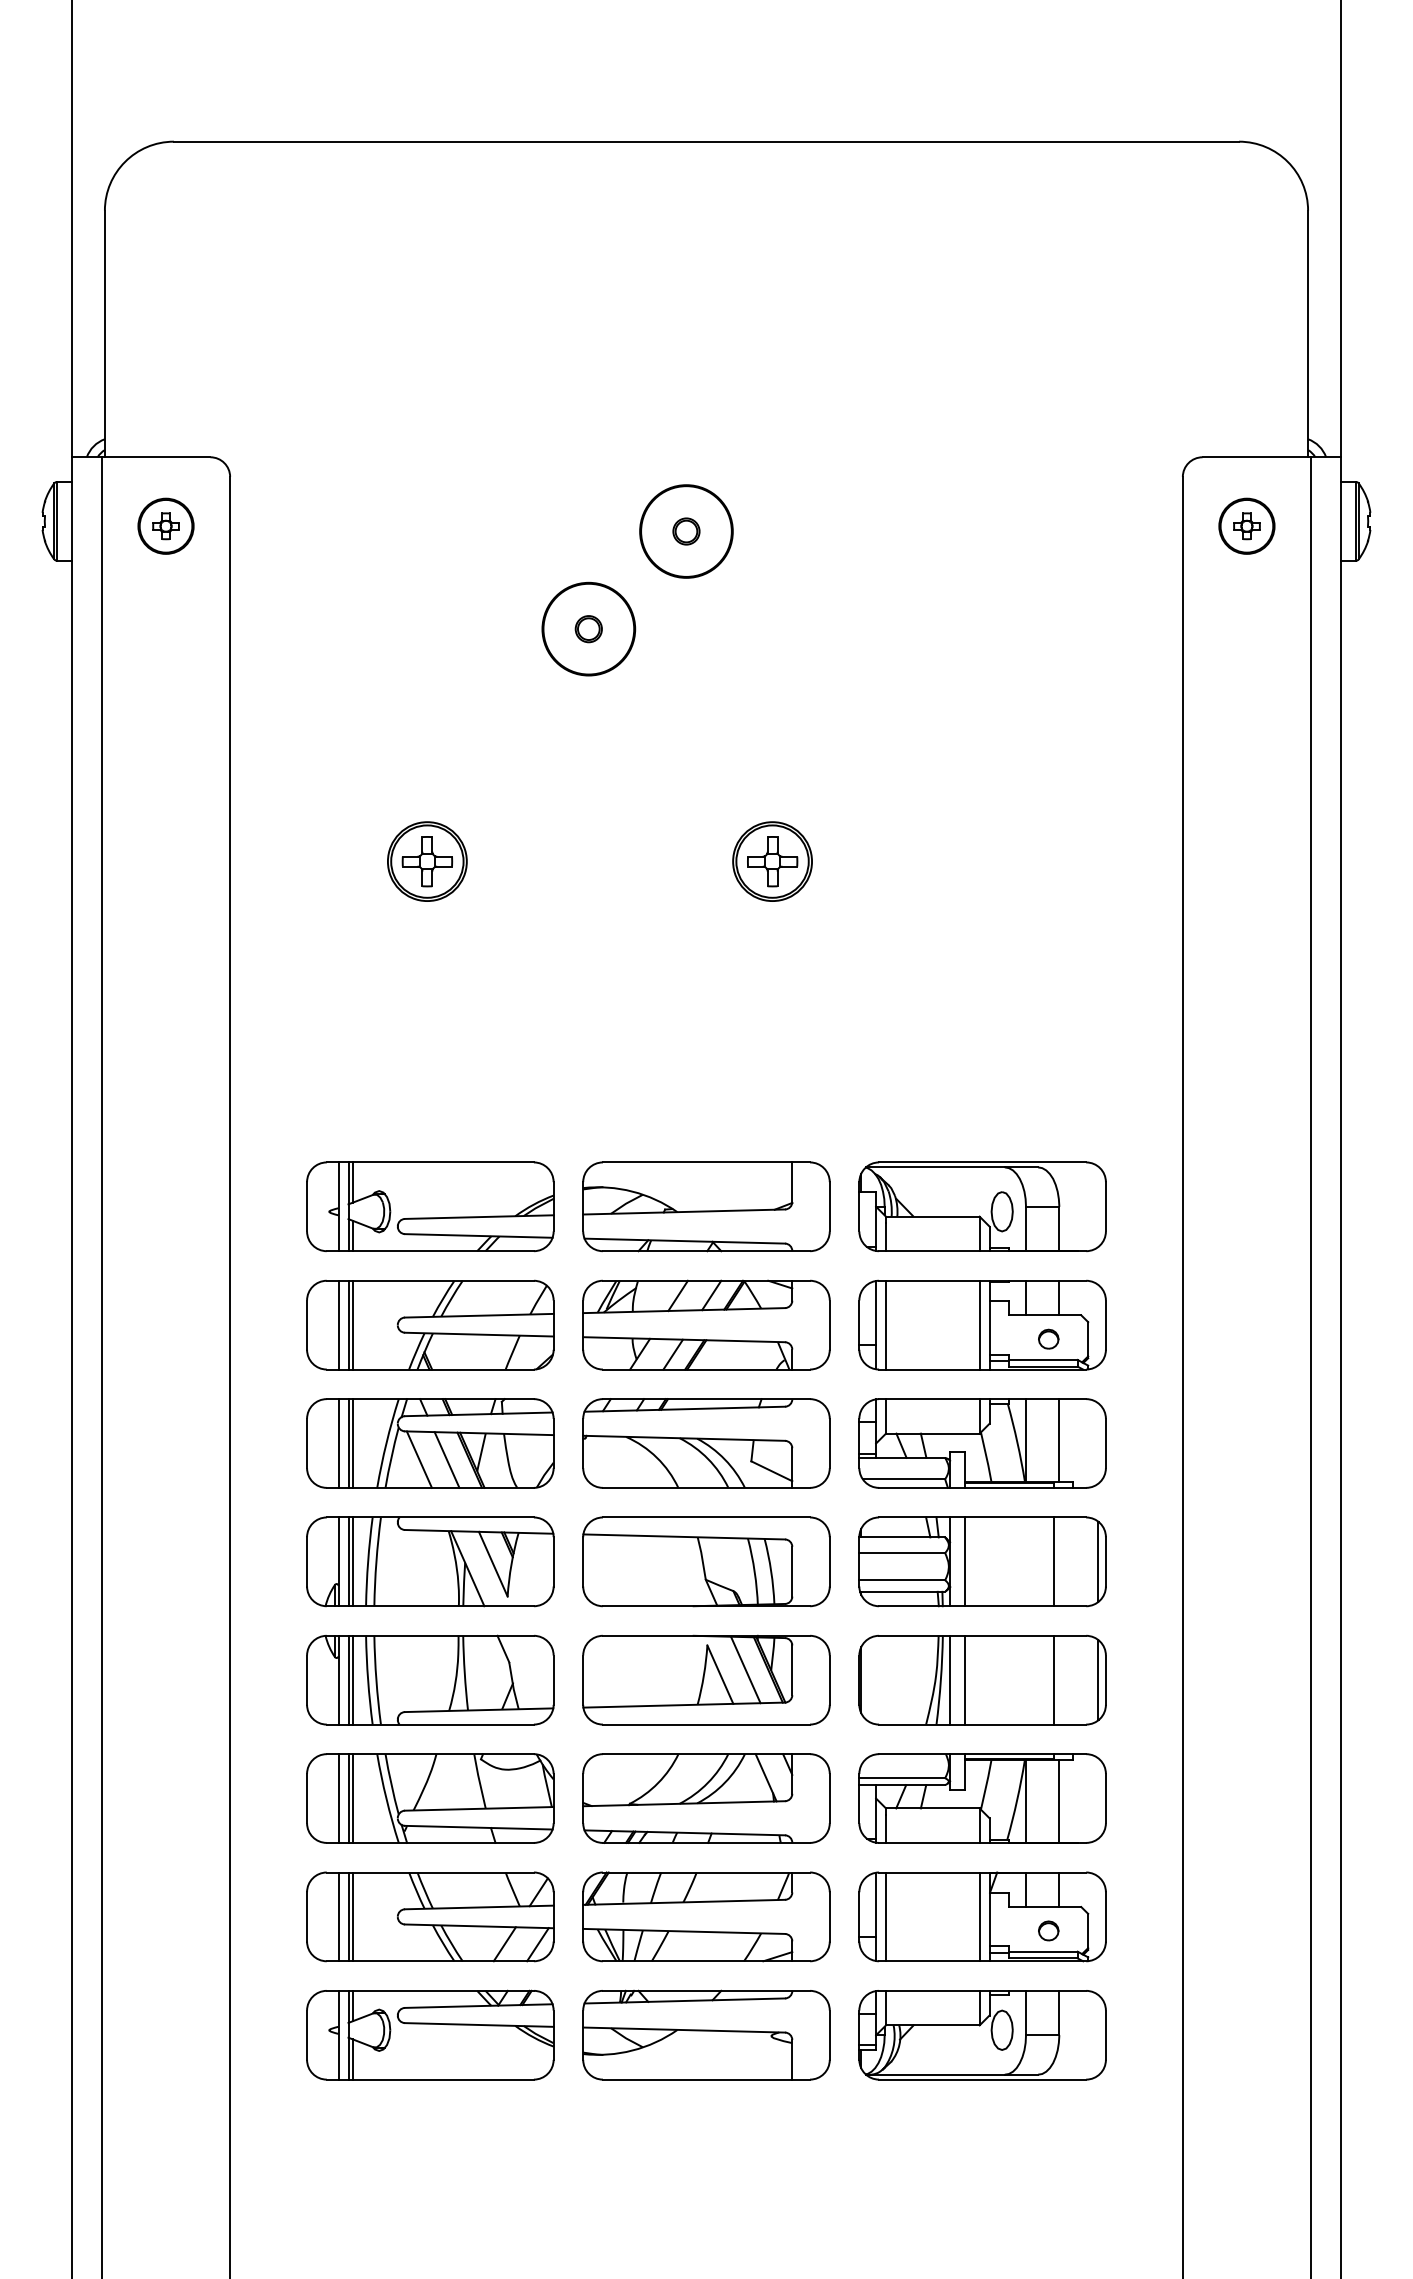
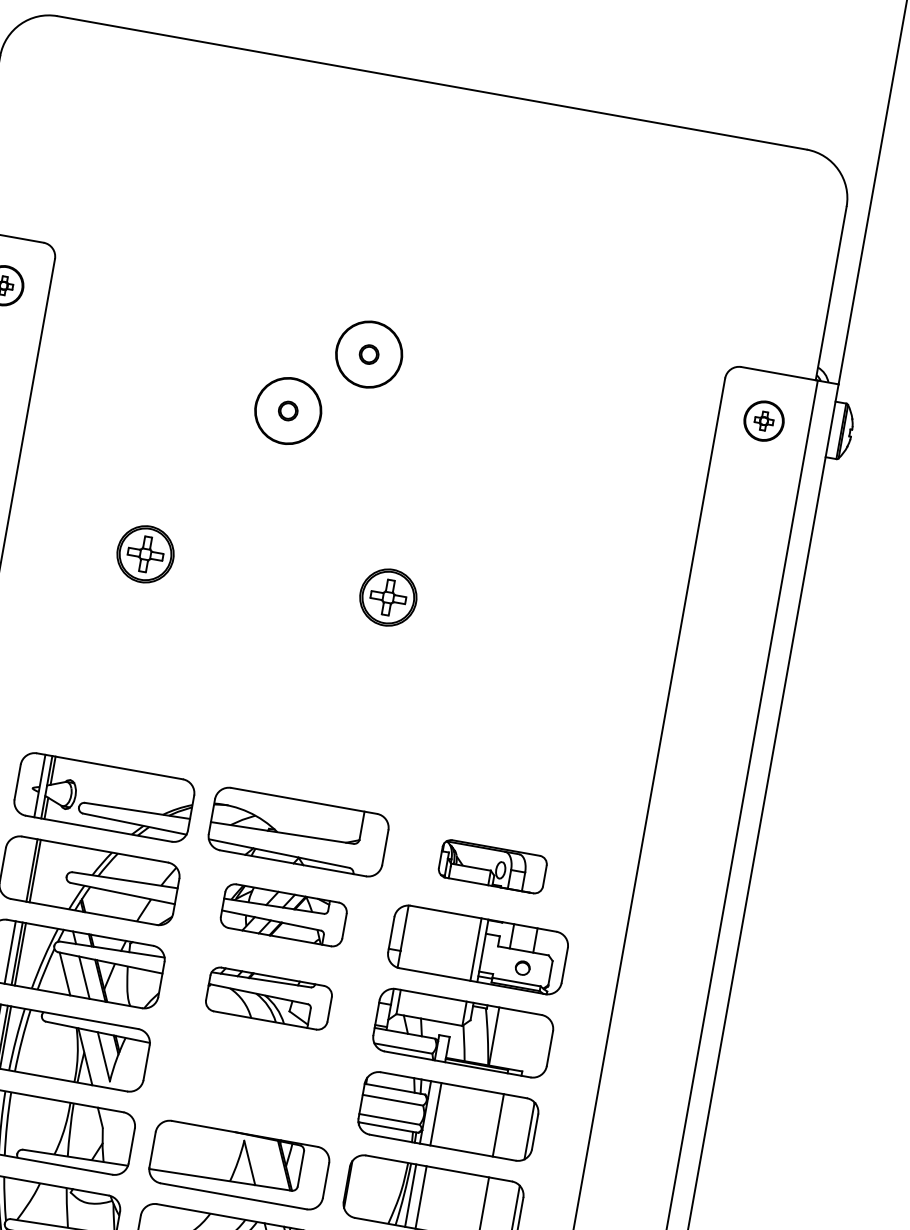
part: (982, 1206) -> (492, 866), size x0.6
line: (338, 1324) -> (25, 868), removed
part: (706, 1324) -> (283, 914), size x0.7
line: (885, 1324) -> (409, 937), removed
line: (1059, 1440) -> (517, 1040), removed
part: (706, 1443) -> (268, 998), size x0.7
part: (706, 1561) -> (254, 1081), removed
line: (745, 1669) -> (268, 1162), removed

